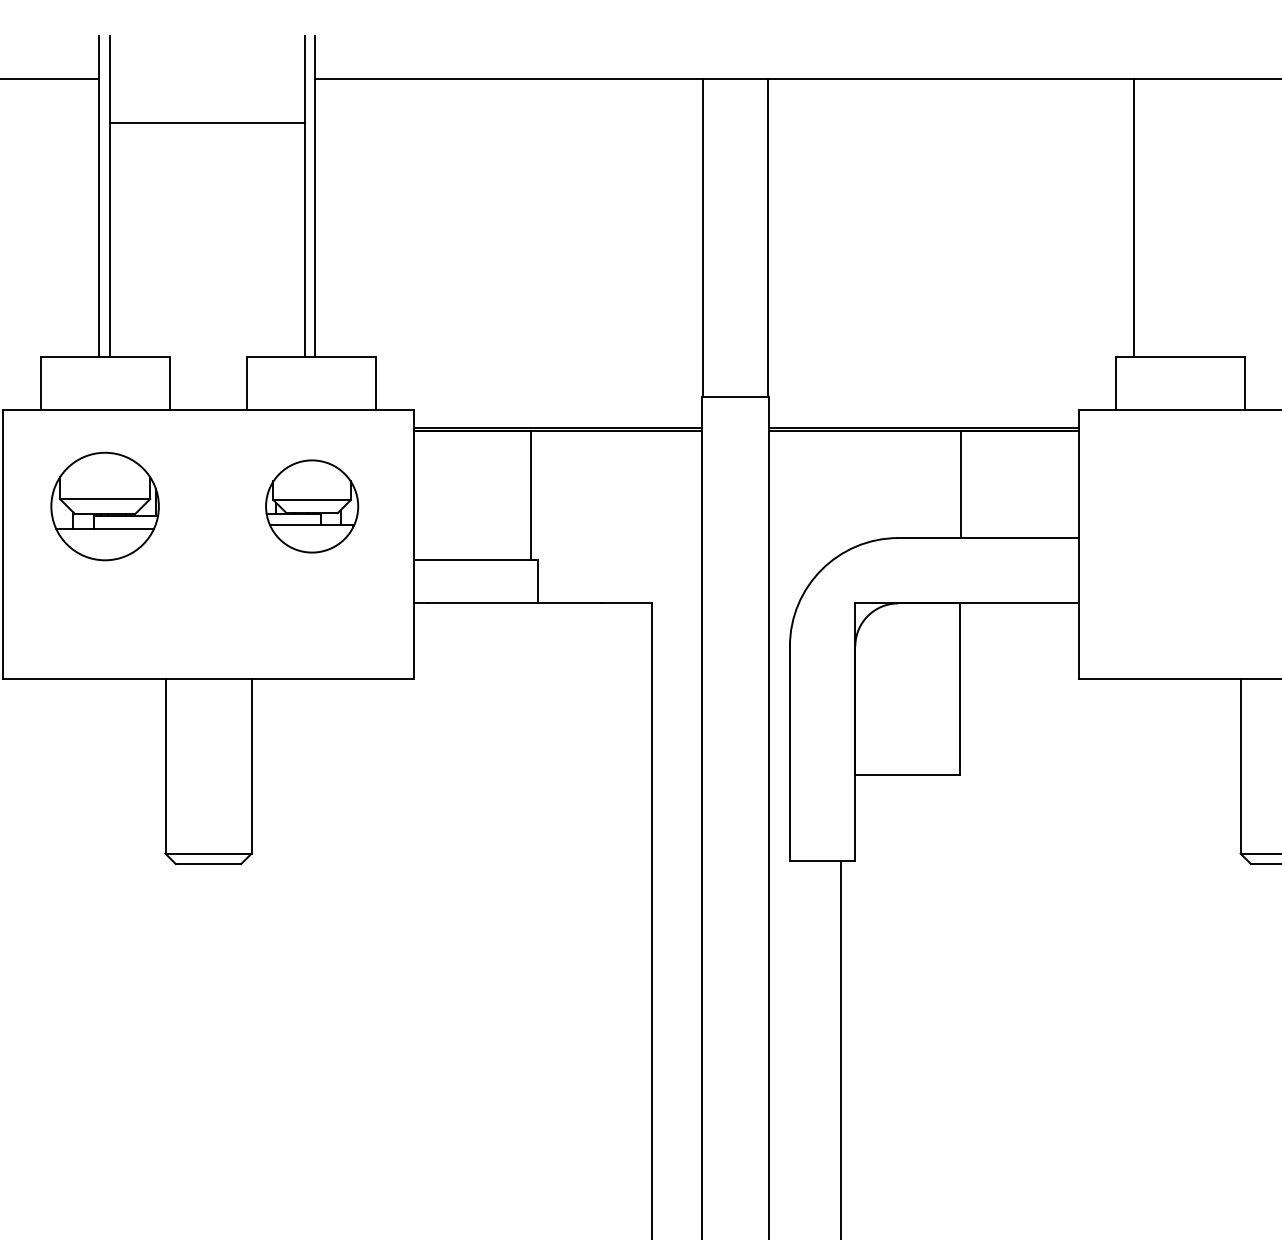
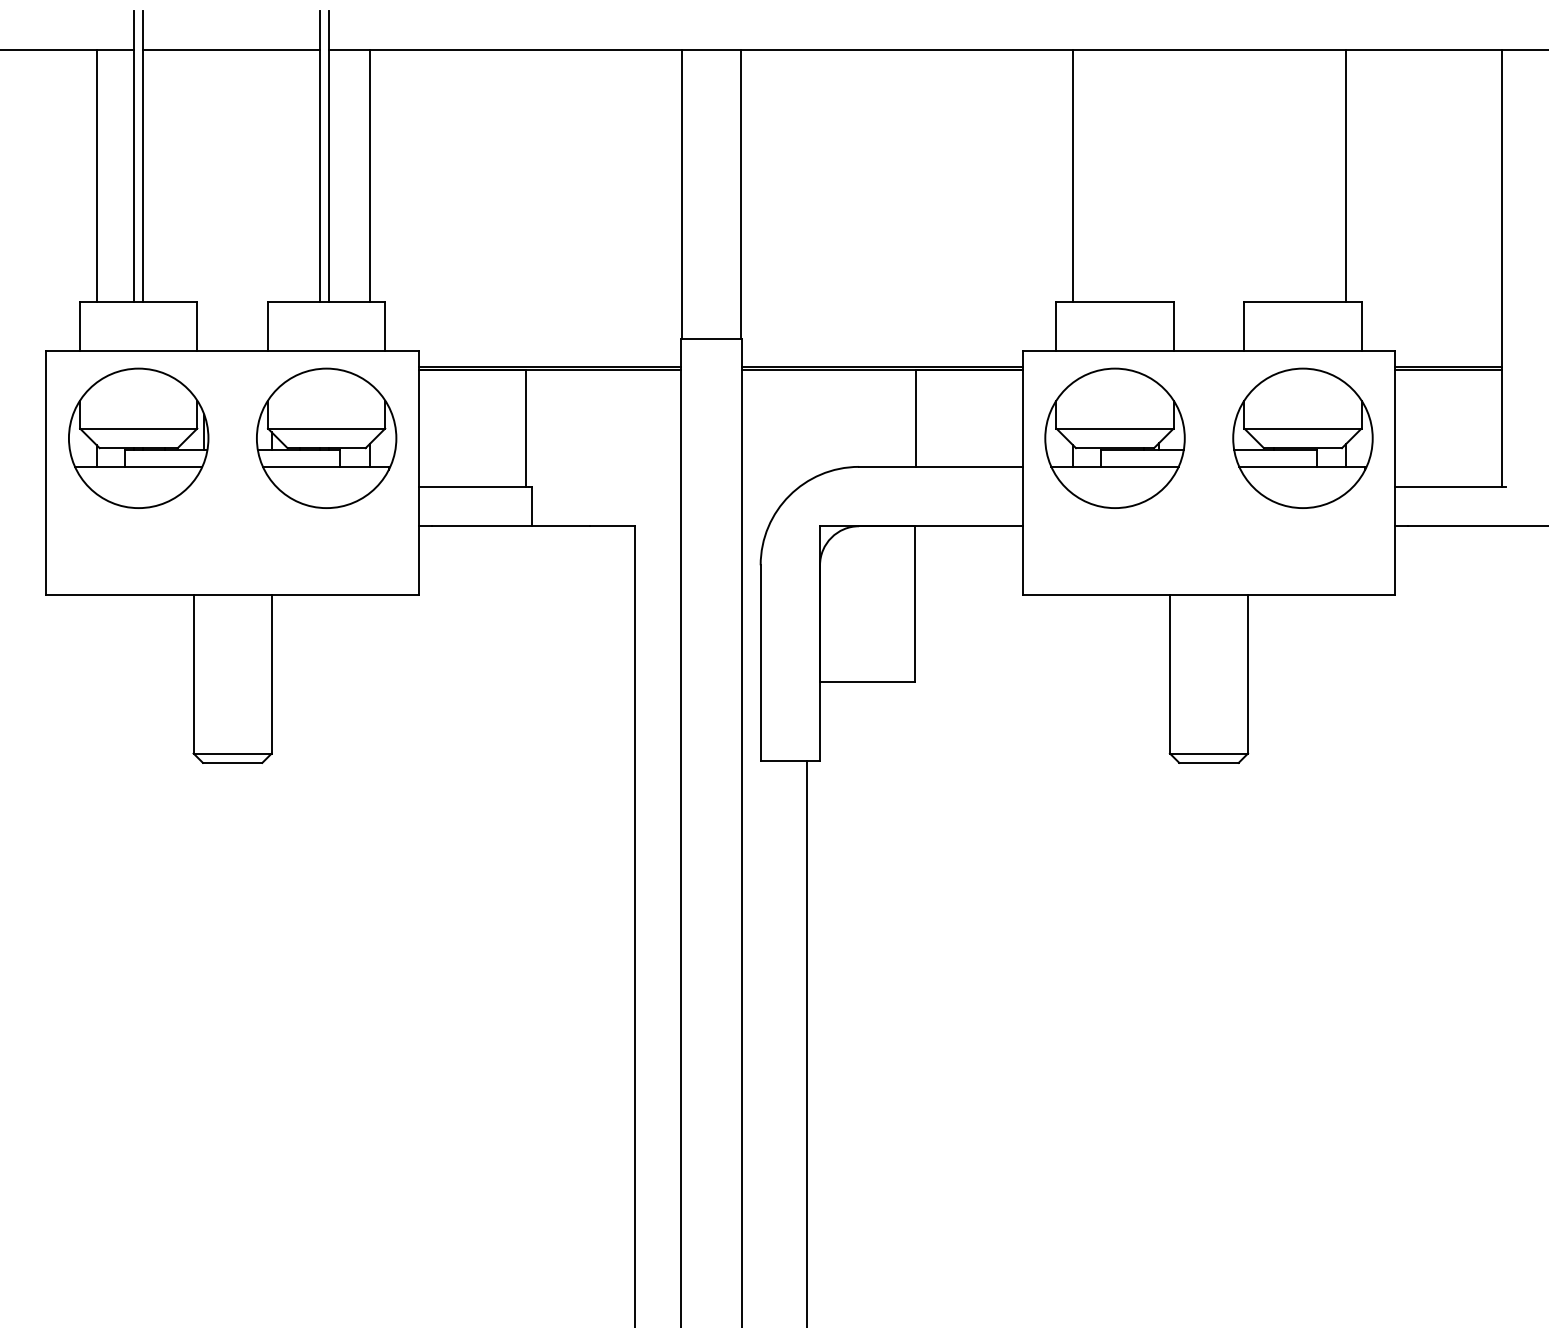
line: (206, 122) -> (230, 49), moved
line: (58, 217) -> (96, 175), added
line: (359, 217) -> (369, 175), added
part: (104, 505) -> (138, 437), size x1.43
part: (311, 505) -> (326, 437), size x1.67
part: (1179, 505) -> (1114, 437), added

